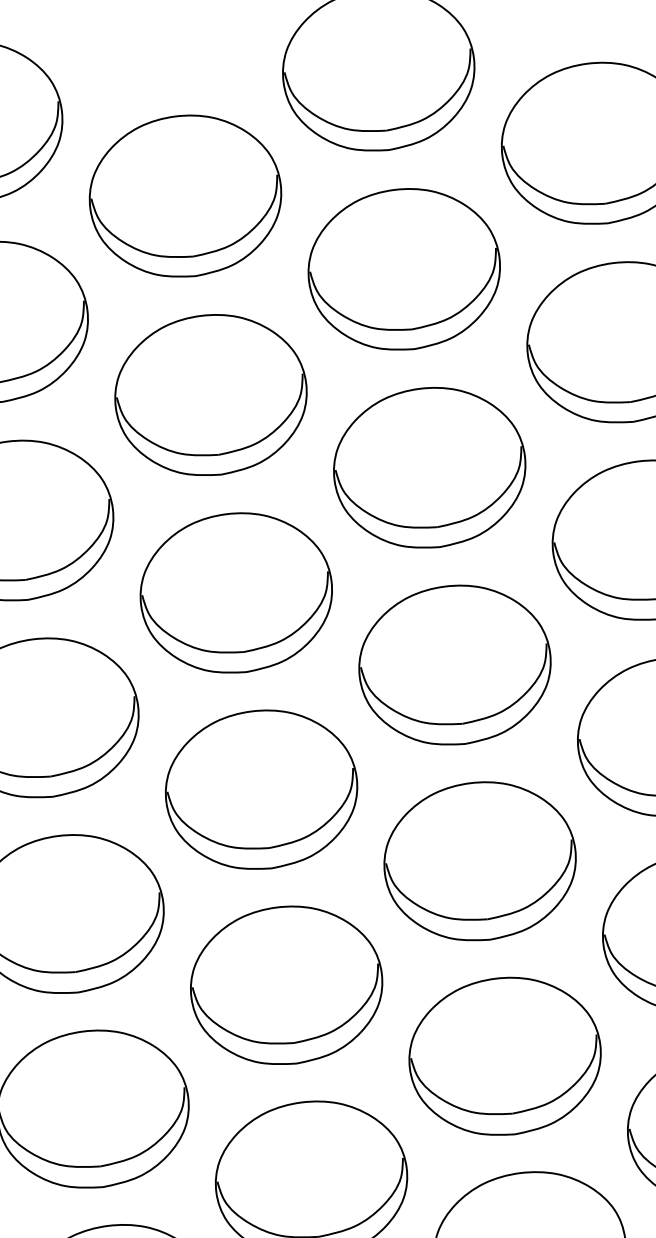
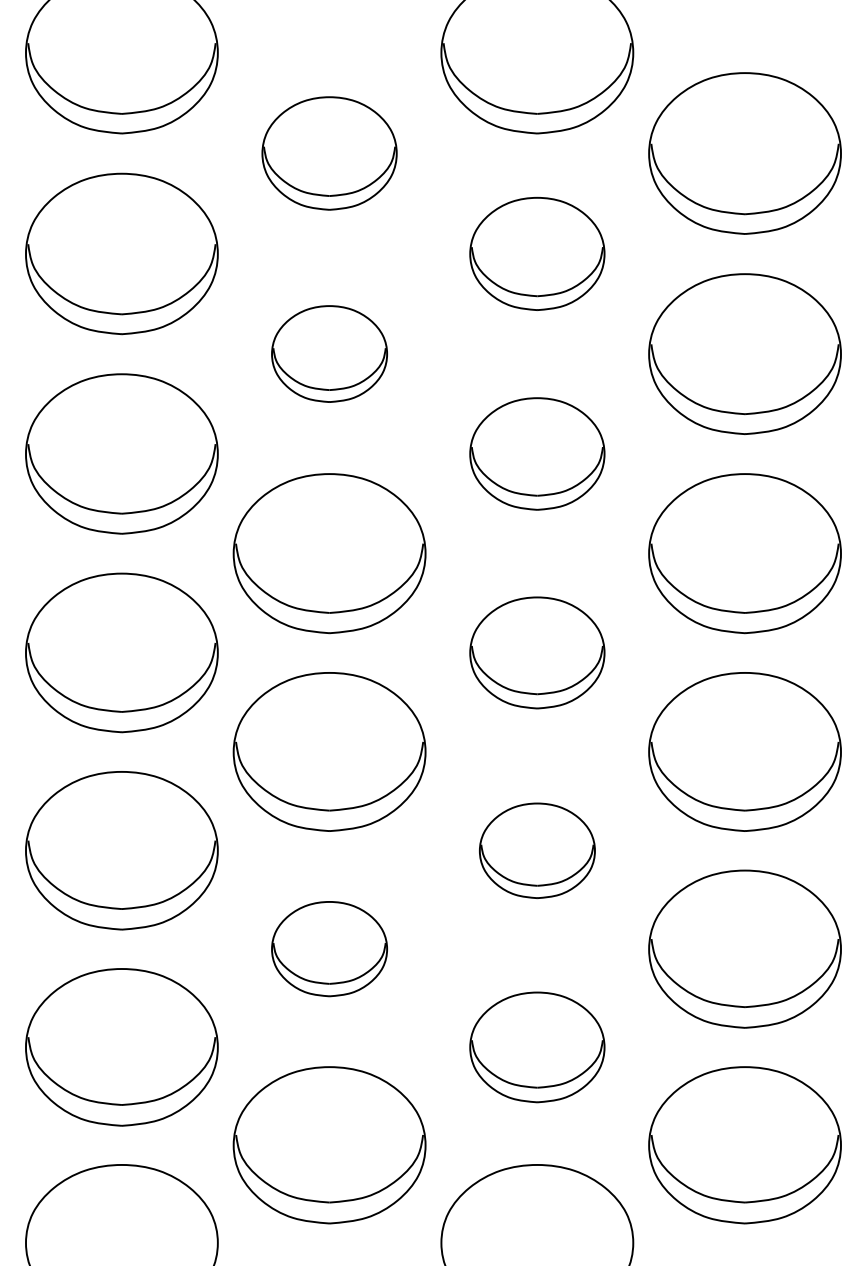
part: (185, 196) -> (329, 153), size x0.7
part: (404, 269) -> (537, 253), size x0.7
part: (210, 394) -> (329, 353), size x0.6
part: (429, 467) -> (537, 453), size x0.7
part: (455, 664) -> (537, 652), size x0.7
part: (480, 861) -> (537, 850), size x0.6
part: (286, 984) -> (329, 948), size x0.6
part: (505, 1056) -> (537, 1047), size x0.7

